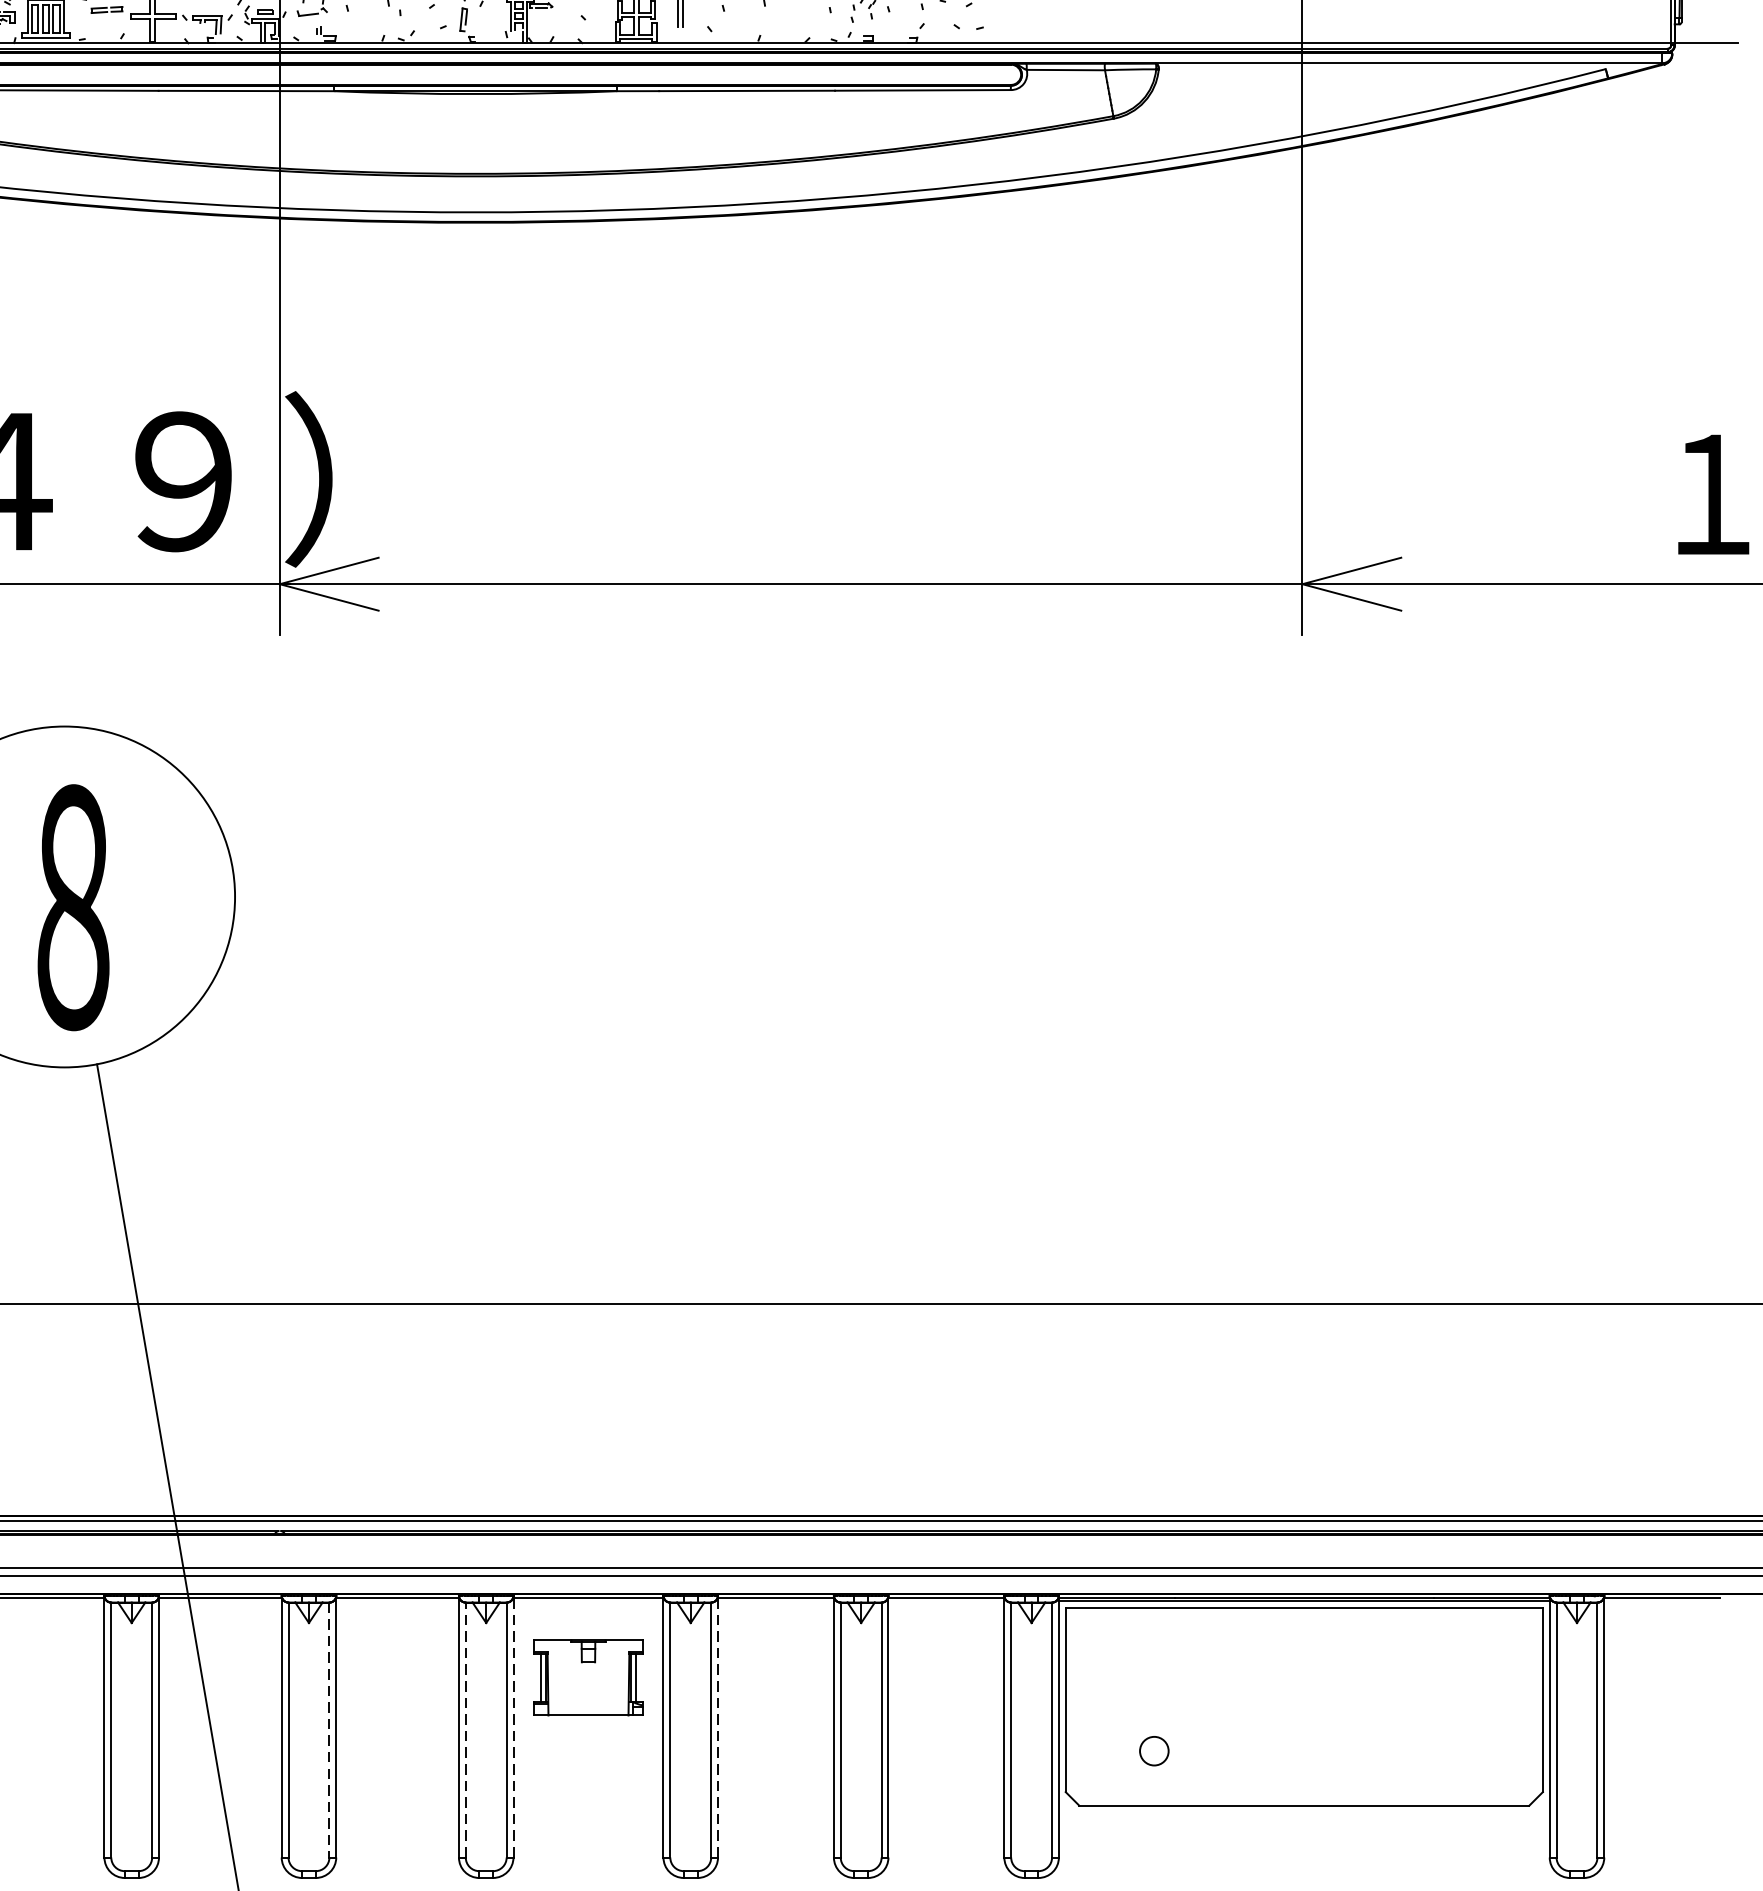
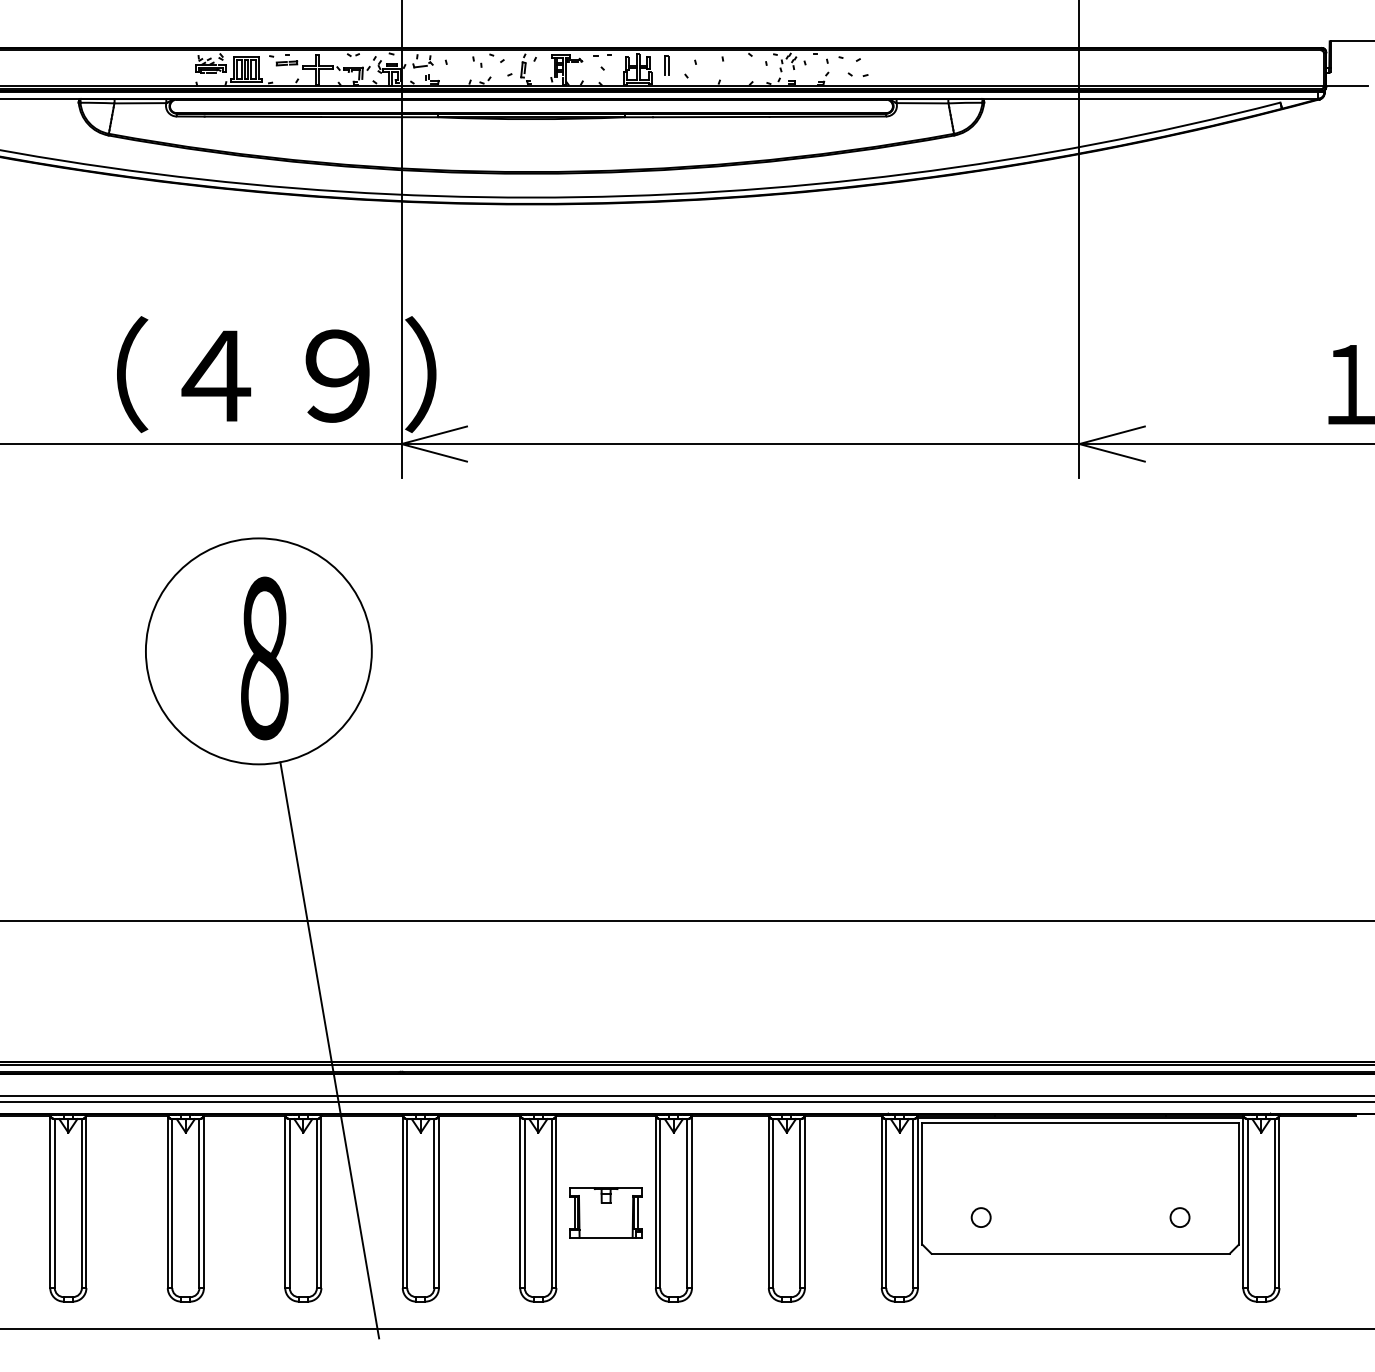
part: (587, 1677) -> (605, 1212), moved
line: (513, 1726) -> (556, 1201), dashed -> solid
line: (717, 1726) -> (691, 1201), dashed -> solid
line: (329, 1729) -> (434, 1203), dashed -> solid
line: (465, 1729) -> (524, 1203), dashed -> solid
part: (1453, 1751) -> (1179, 1217), added

